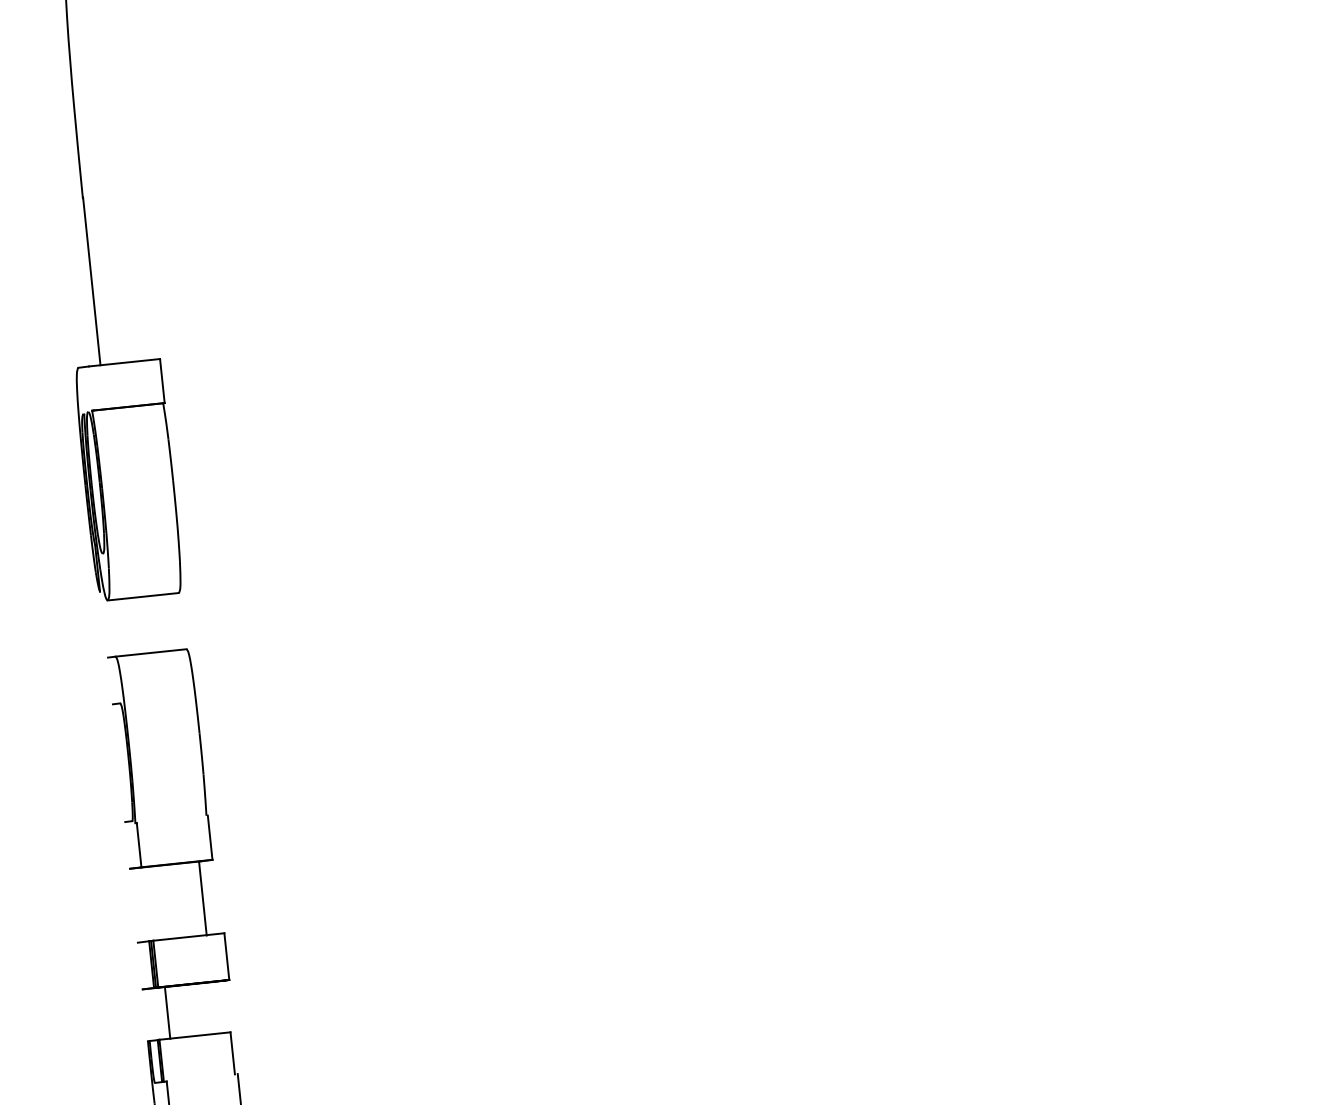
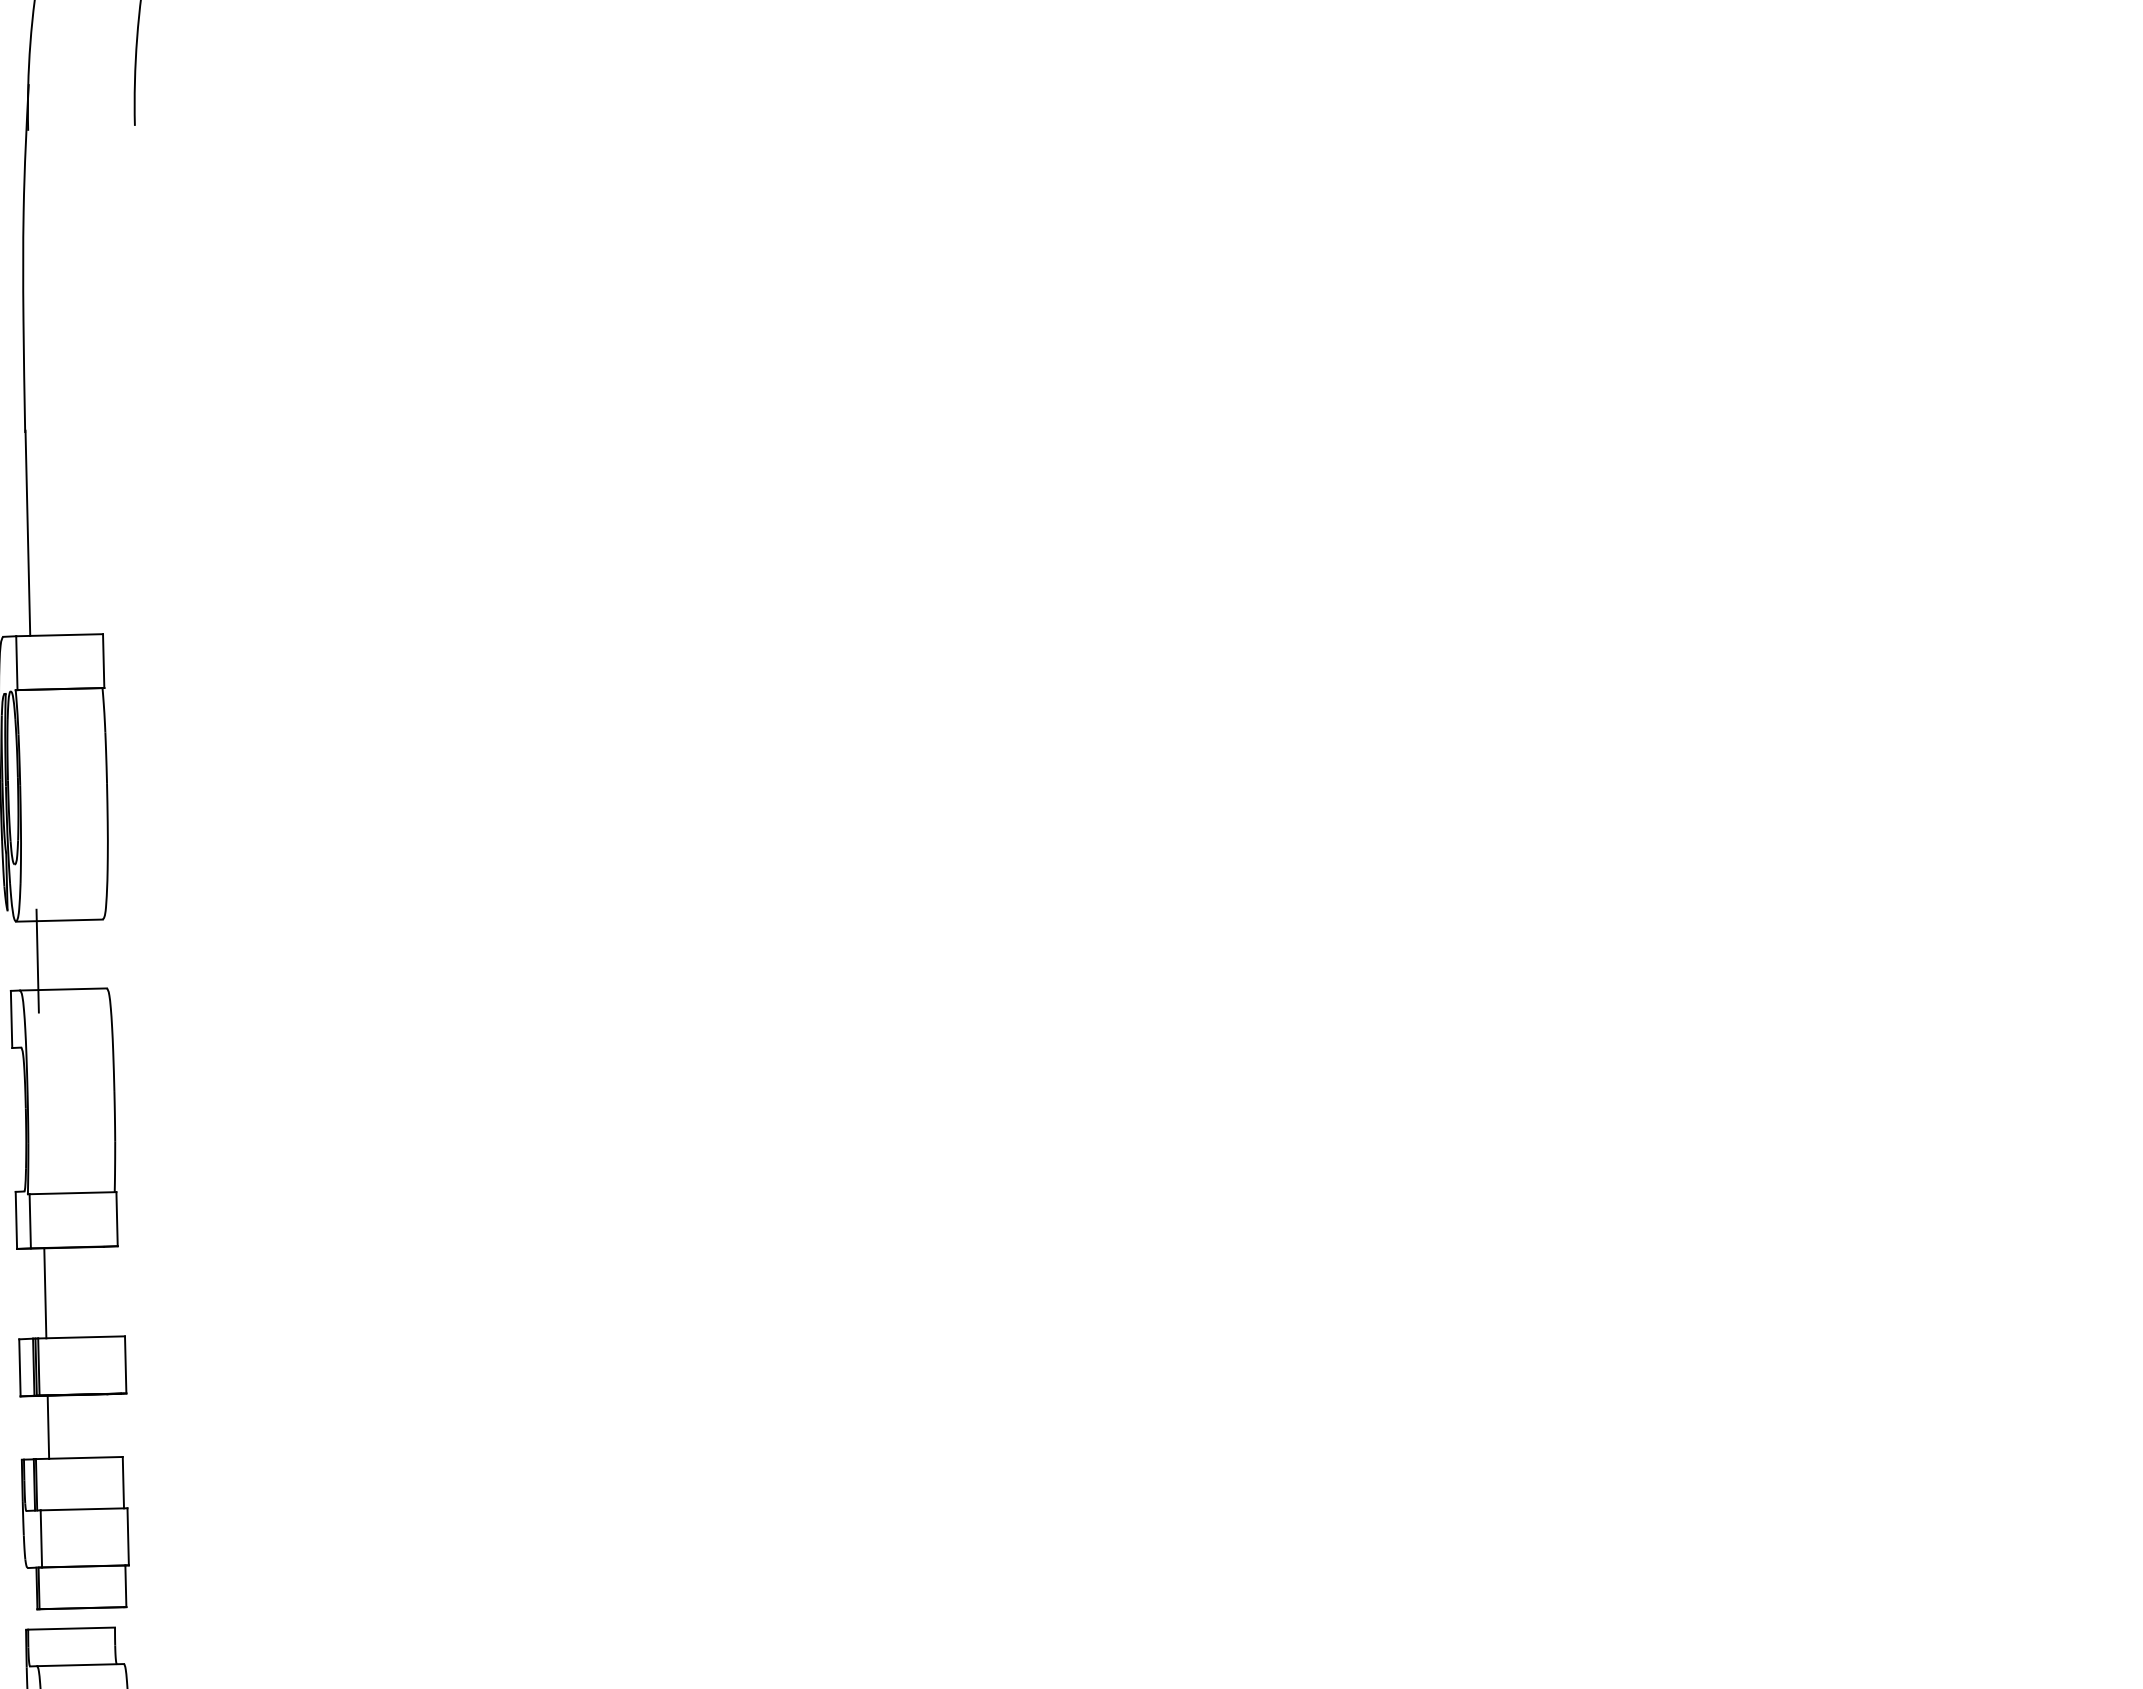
line: (91, 388) -> (16, 663), added
line: (127, 630) -> (37, 960), added
line: (110, 680) -> (11, 1019), added
line: (171, 819) -> (72, 1193), added
line: (127, 844) -> (16, 1219), added
line: (203, 898) -> (45, 1293), moved
line: (139, 965) -> (19, 1367), added
line: (201, 1077) -> (83, 1509), added

